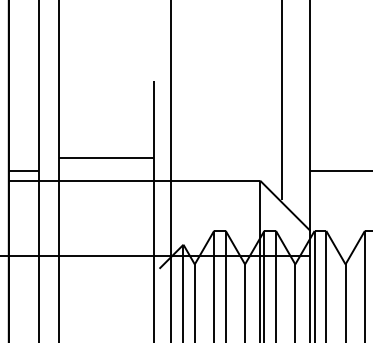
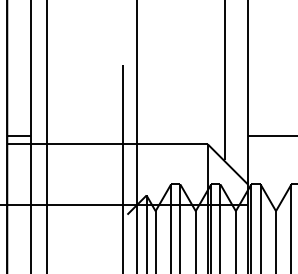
line: (106, 157) -> (85, 125), removed

